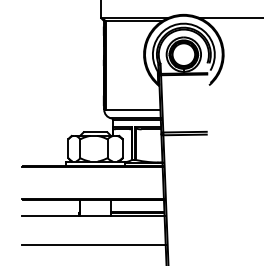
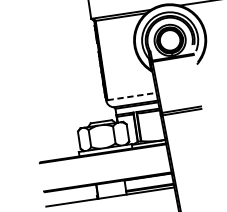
line: (133, 109) -> (132, 96), solid -> dashed

